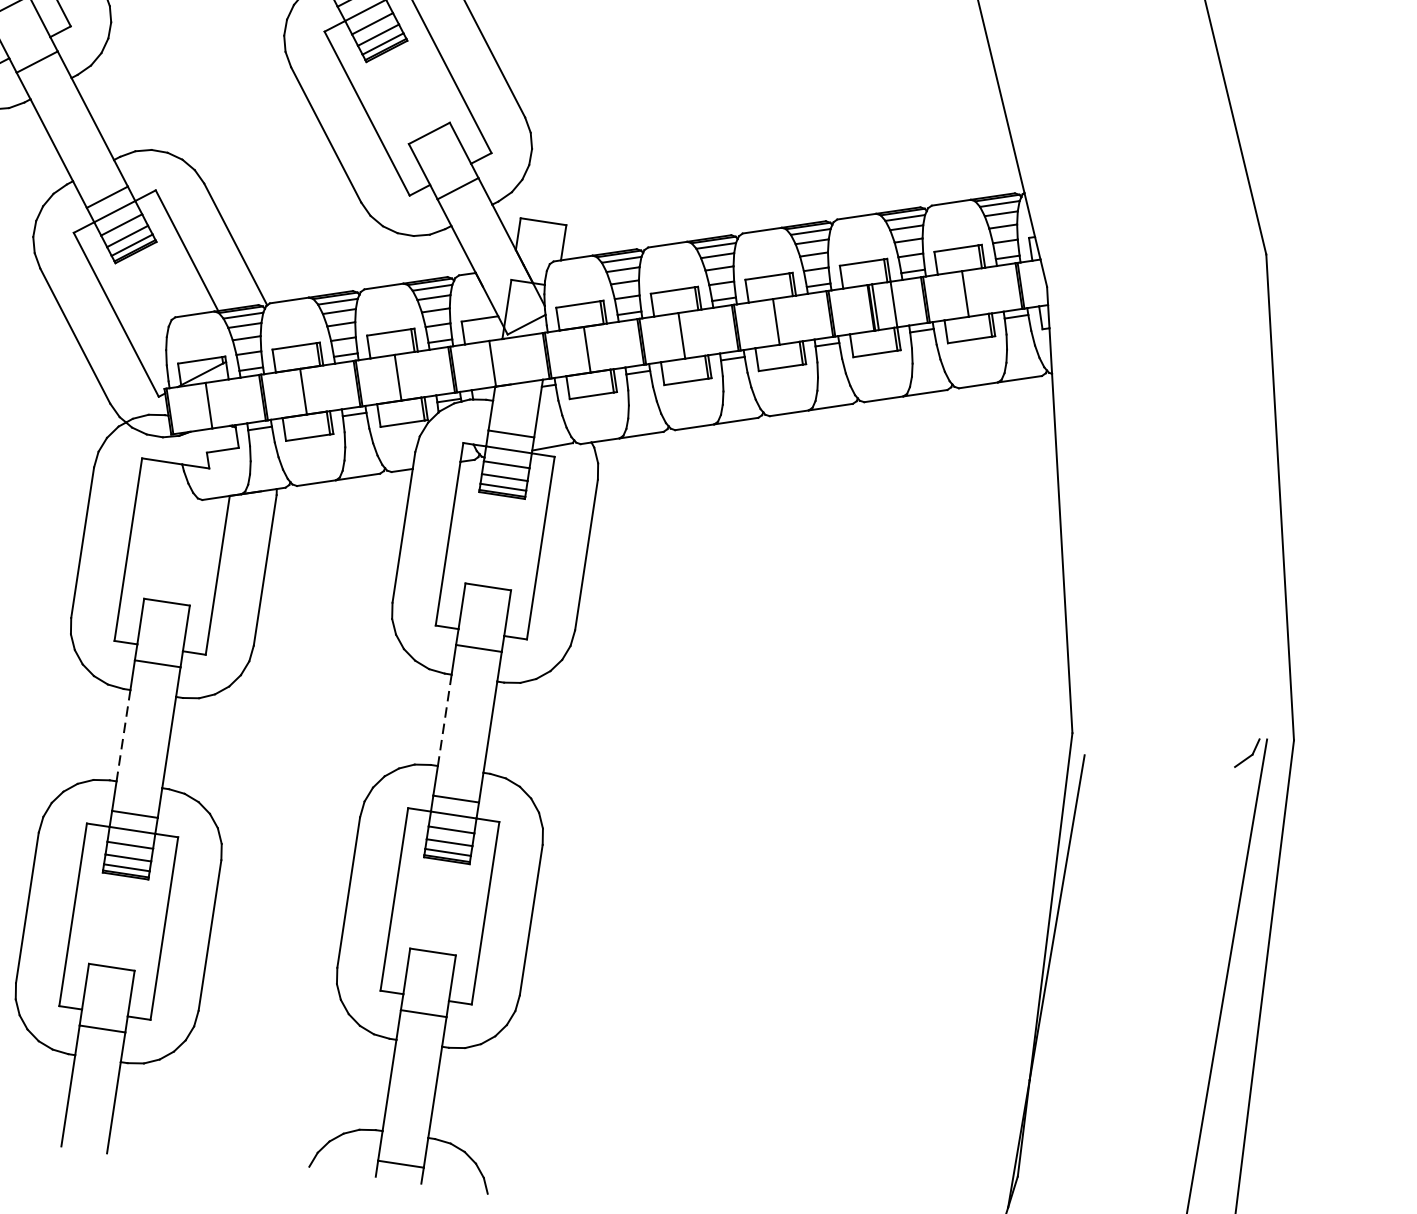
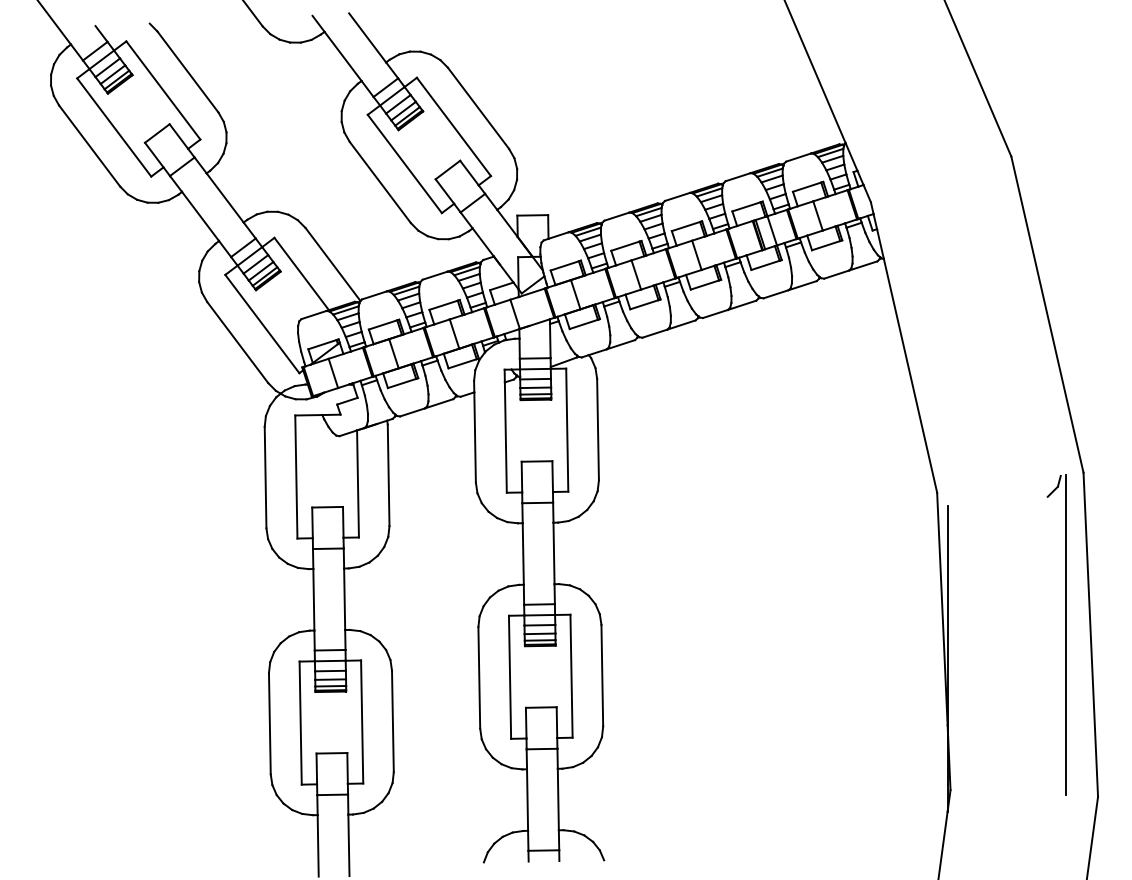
line: (444, 721) -> (523, 554), dashed -> solid
line: (123, 735) -> (313, 599), dashed -> solid

